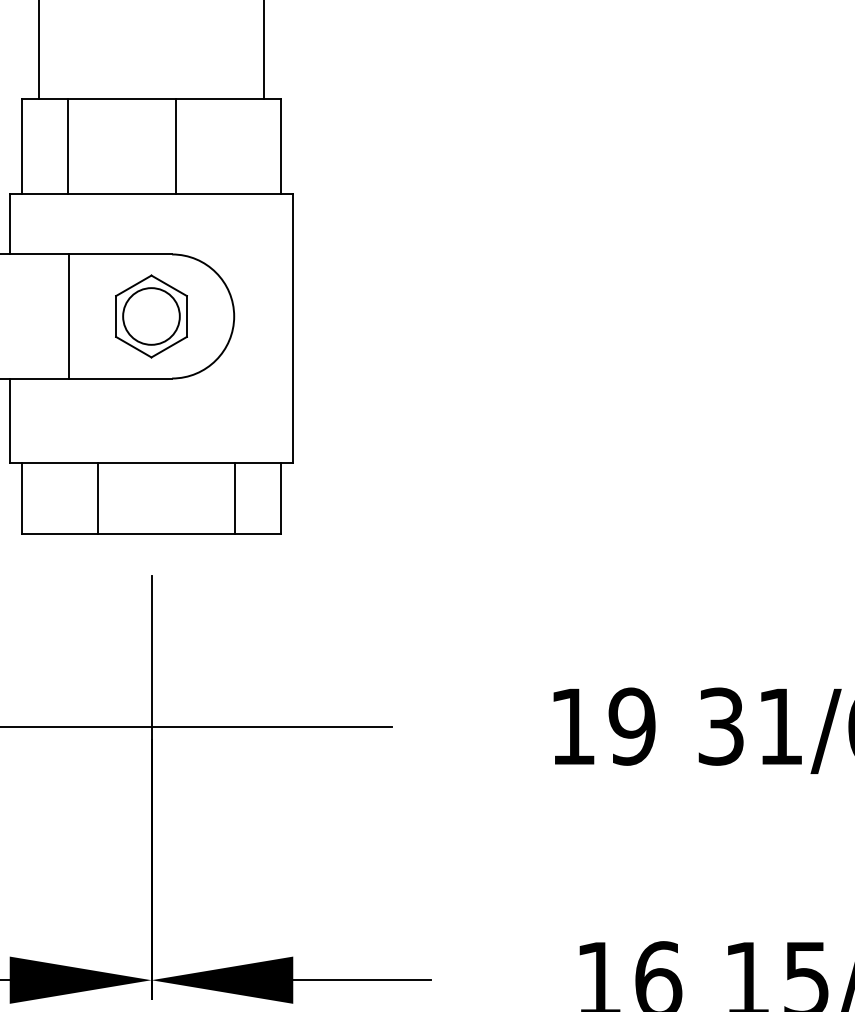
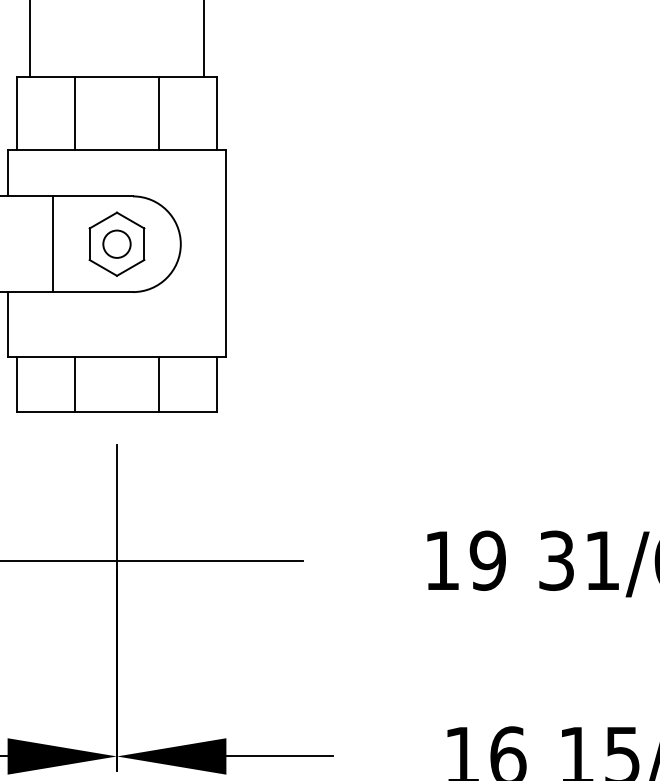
line: (67, 146) -> (75, 113), moved
line: (176, 146) -> (158, 113), moved
circle: (151, 316) -> (117, 244), size x0.62
line: (235, 497) -> (158, 383), moved

